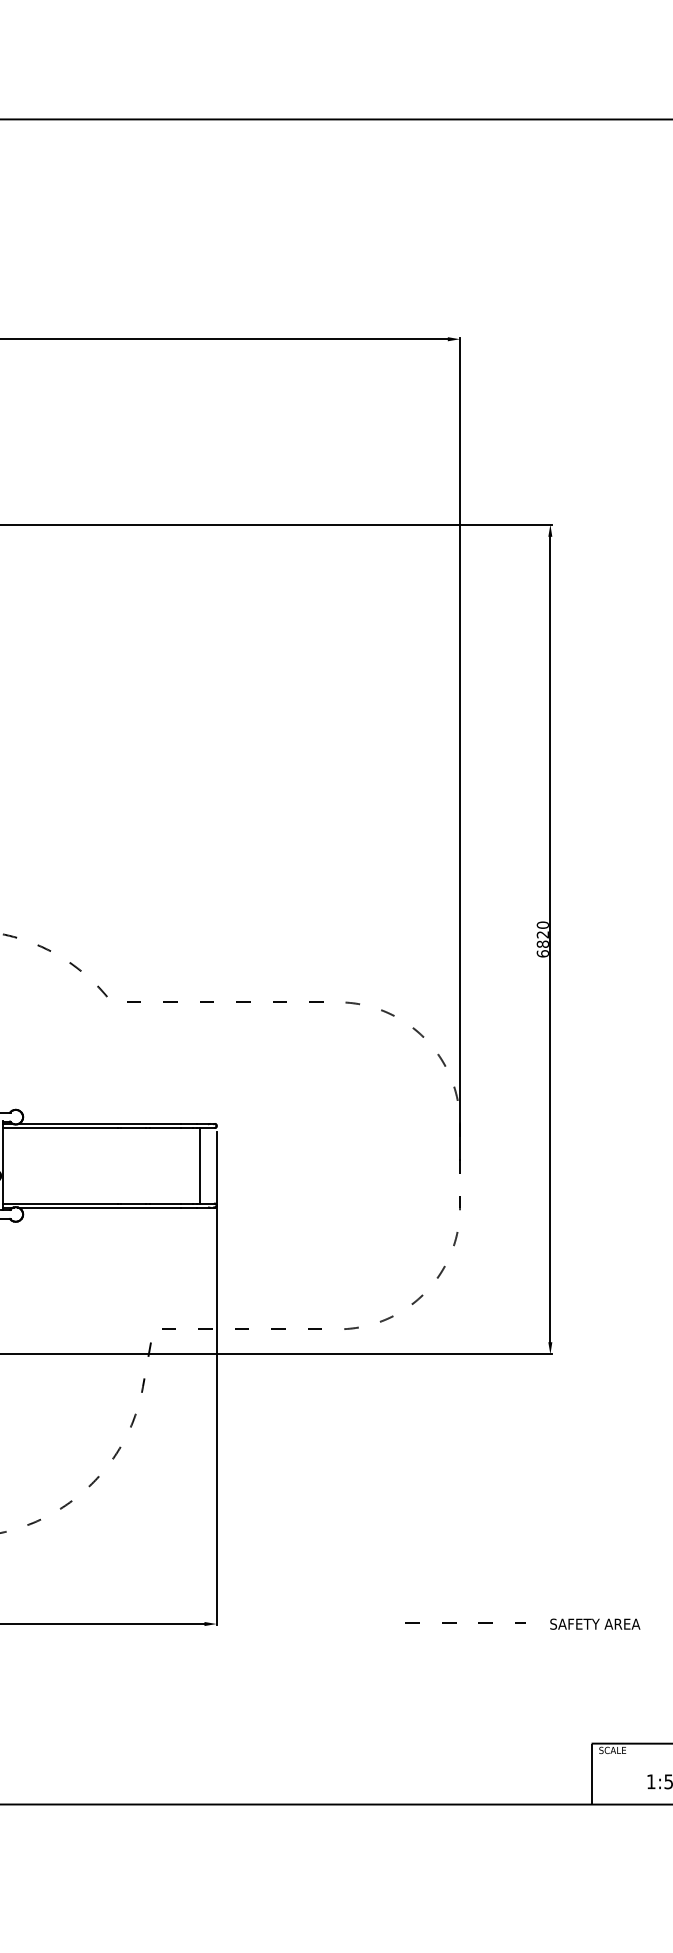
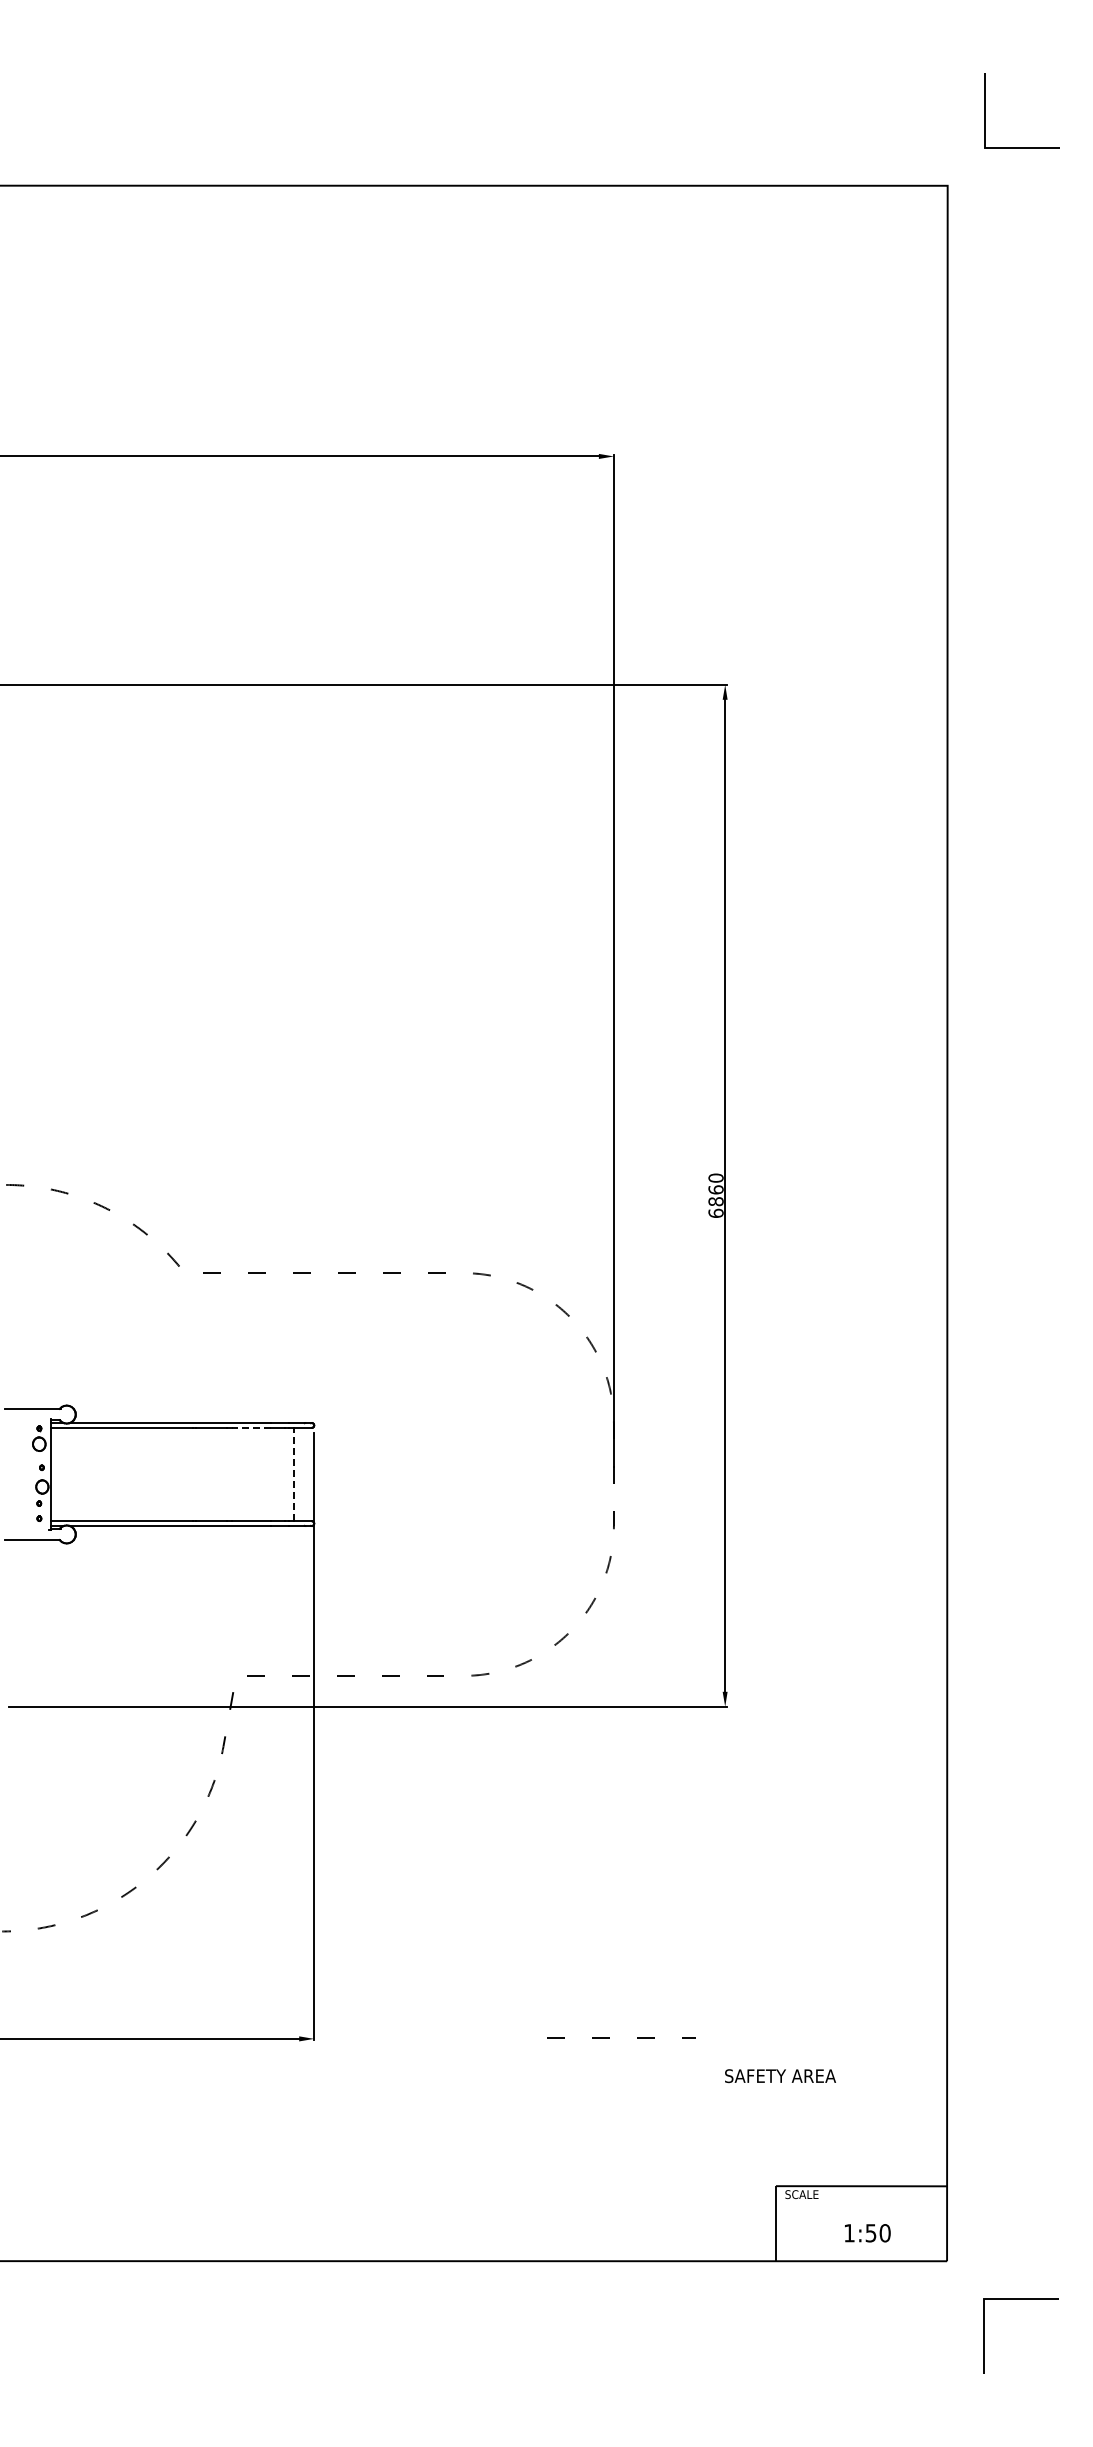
text: (542, 934) -> (715, 1189), 6820 -> 6860
line: (164, 1127) -> (250, 1427), solid -> dashed
line: (199, 1165) -> (293, 1474), solid -> dashed
text: (595, 1624) -> (780, 2076), moved

